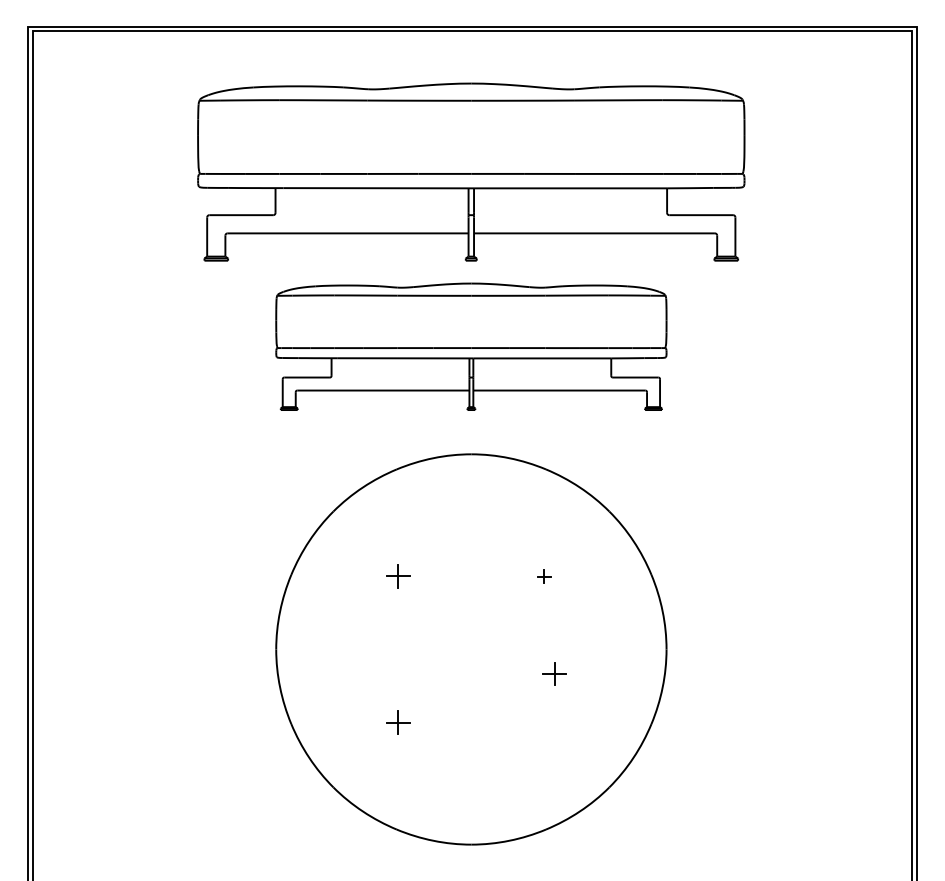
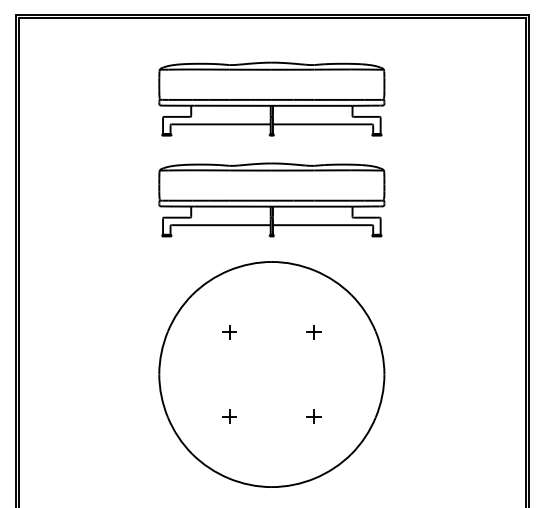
part: (470, 170) -> (271, 98), size x0.71
part: (543, 576) -> (313, 332), size x1.67
part: (553, 673) -> (313, 416), moved

